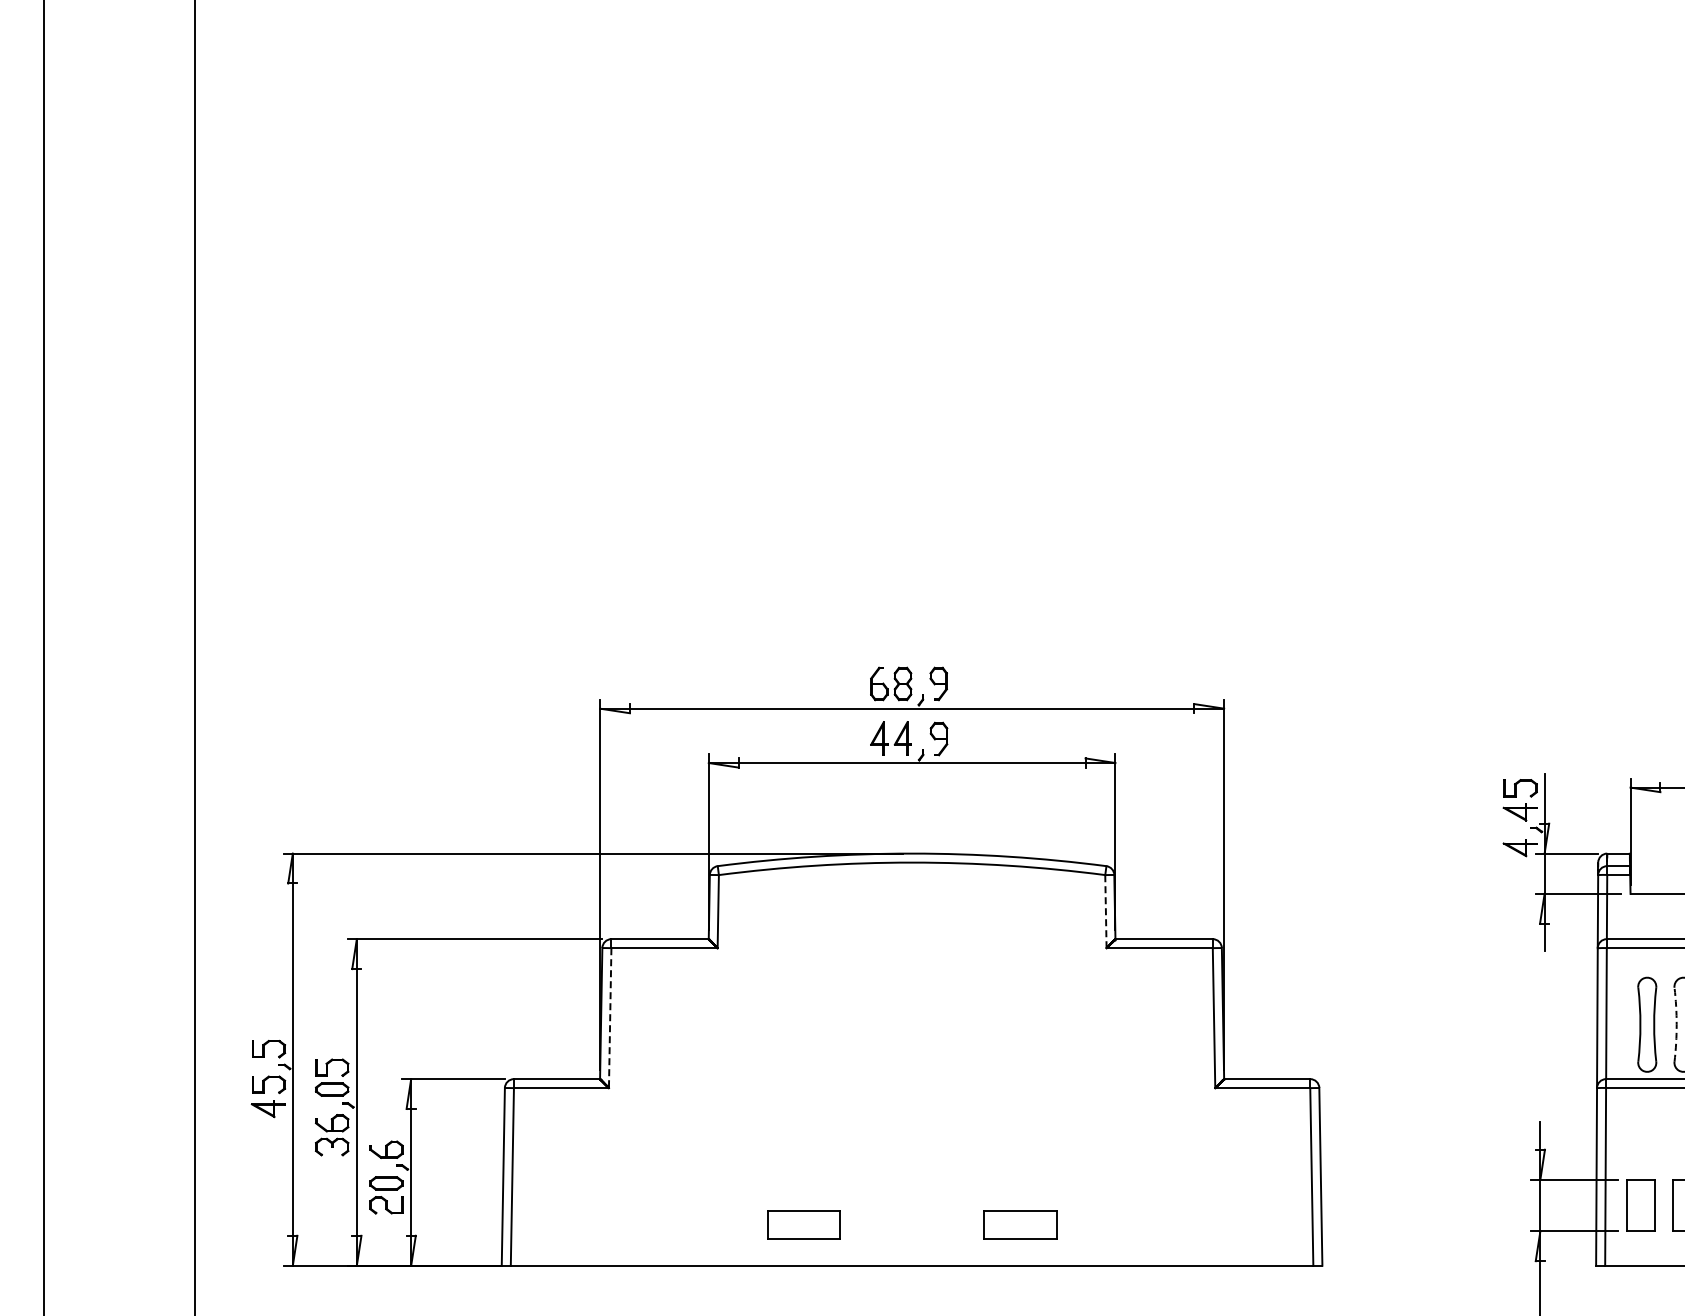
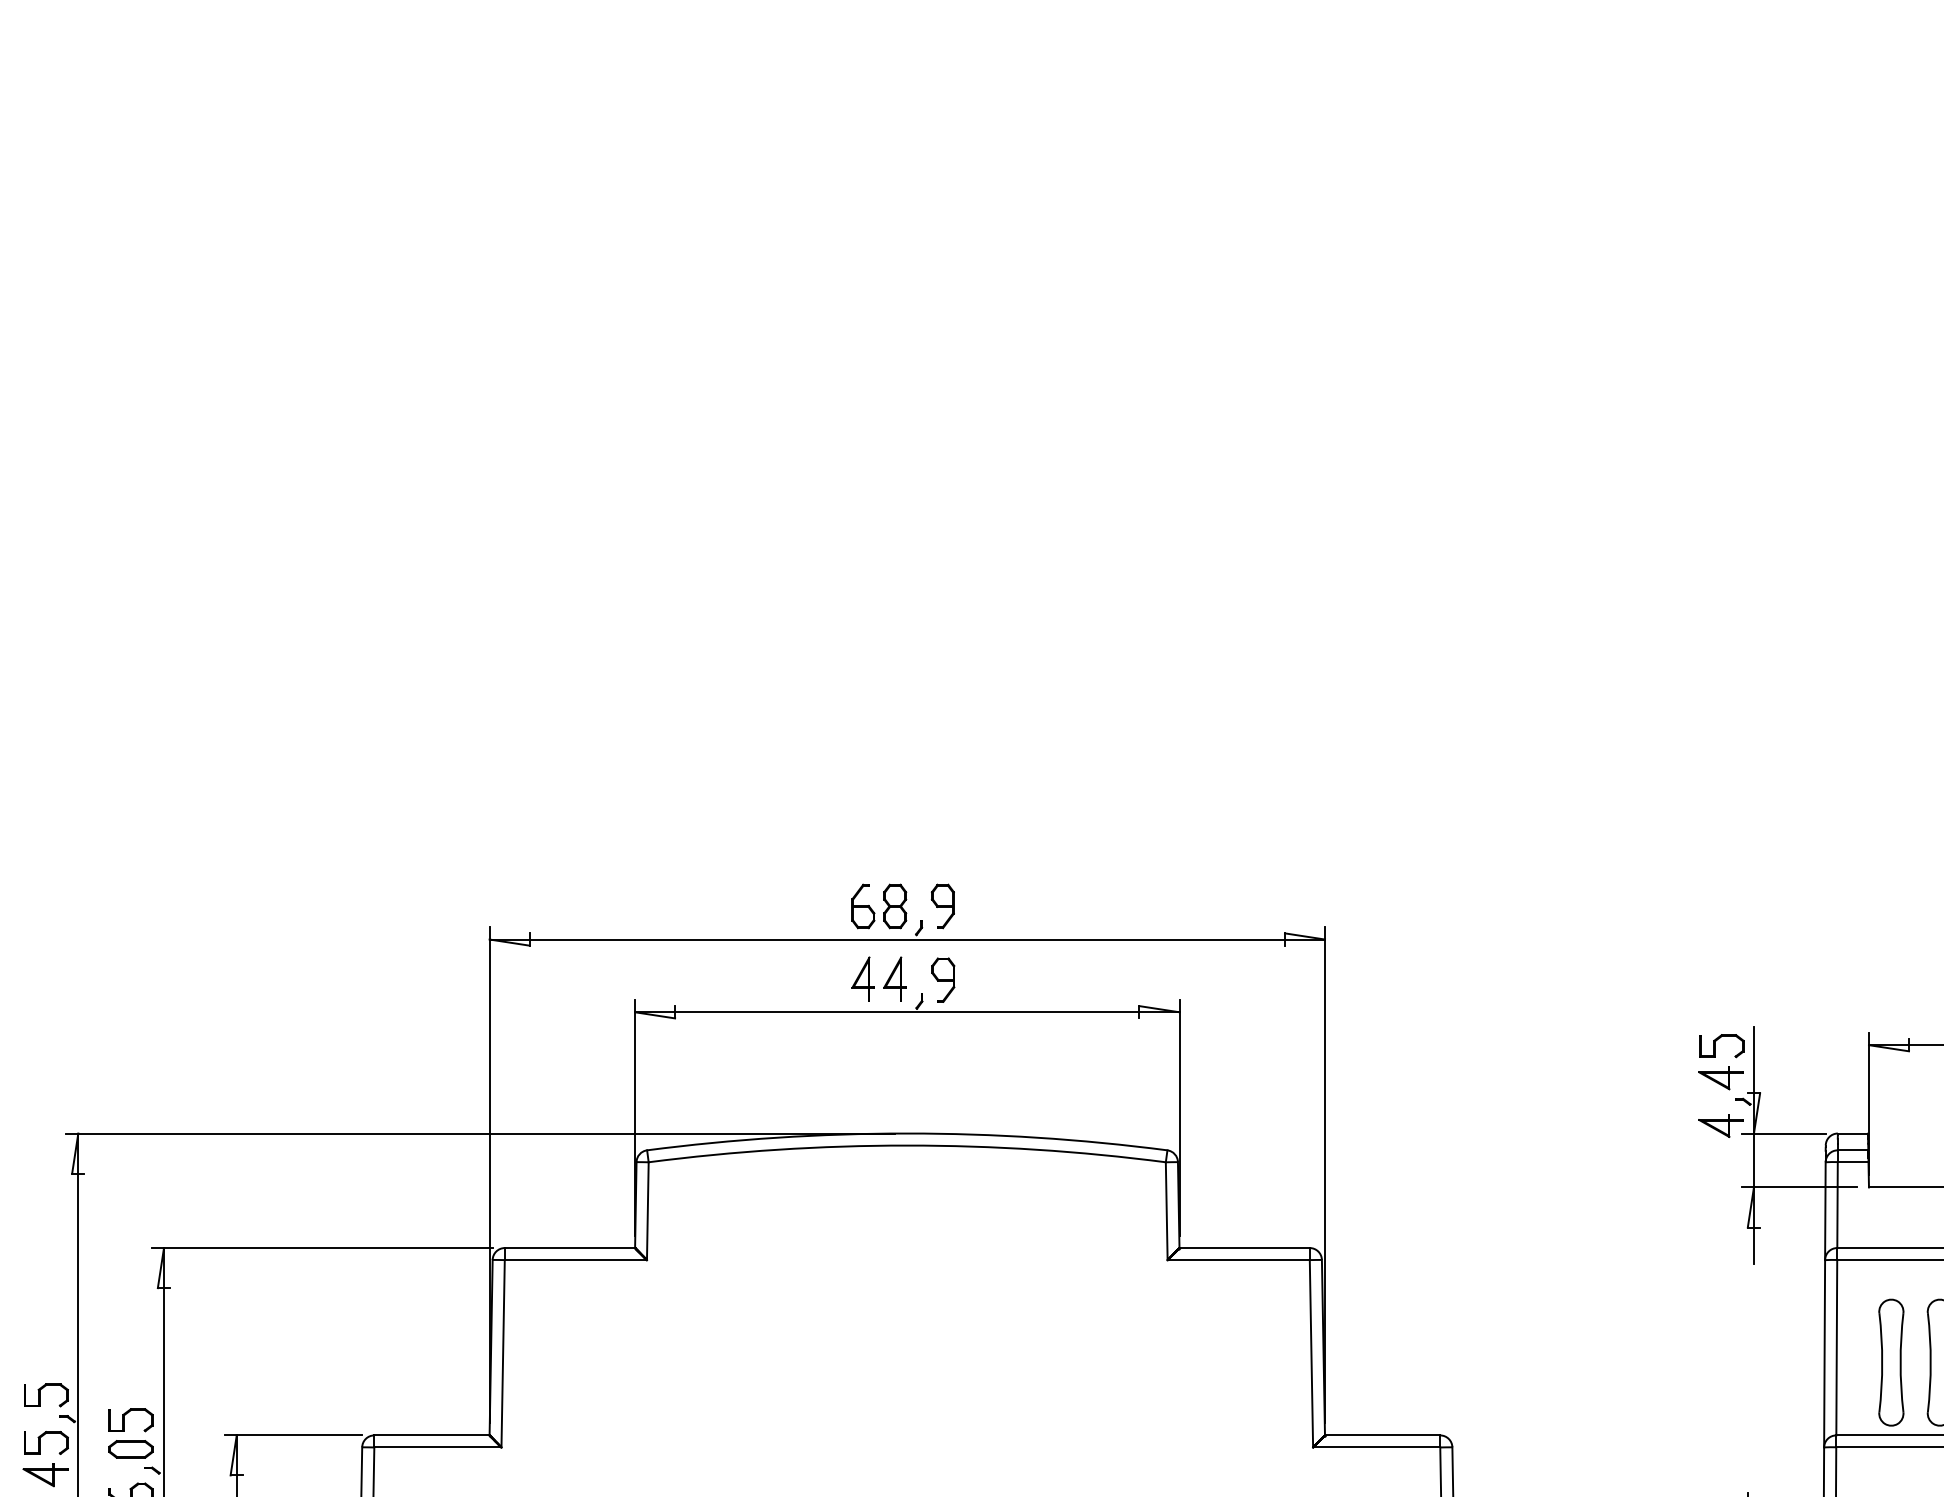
line: (1105, 911) -> (1166, 1211), dashed -> solid
line: (610, 1018) -> (503, 1354), dashed -> solid
arc: (1676, 1024) -> (1930, 1362), dashed -> solid

